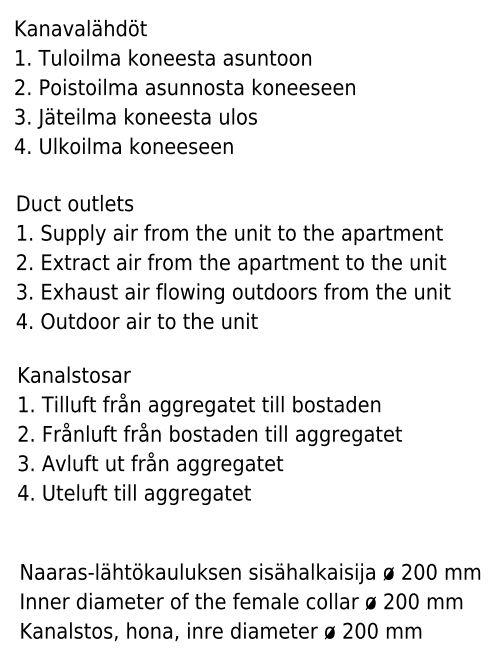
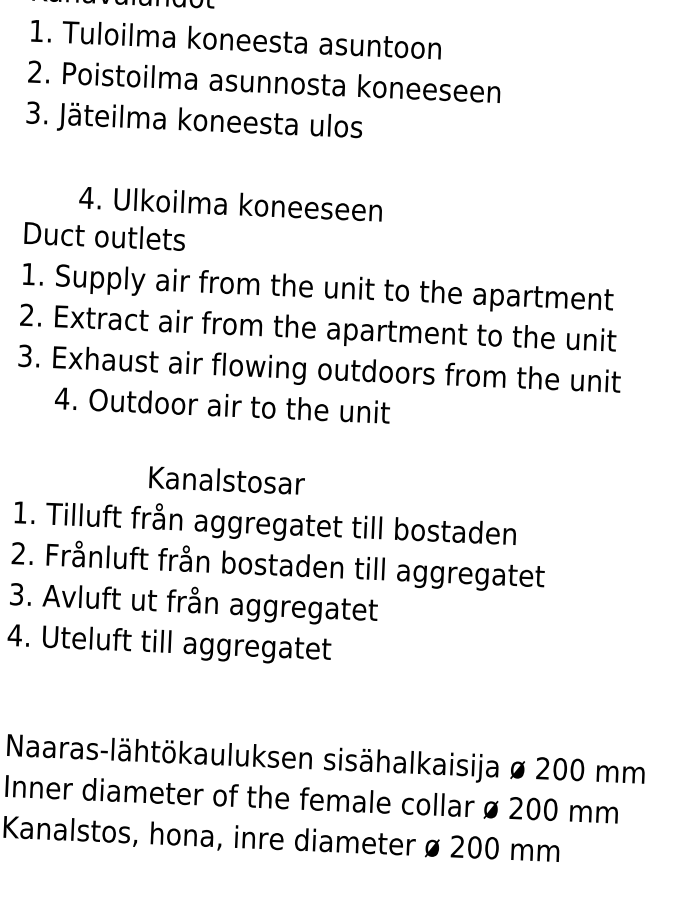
text: (123, 145) -> (230, 203), moved
text: (136, 320) -> (221, 404), moved
text: (74, 374) -> (226, 479), moved

